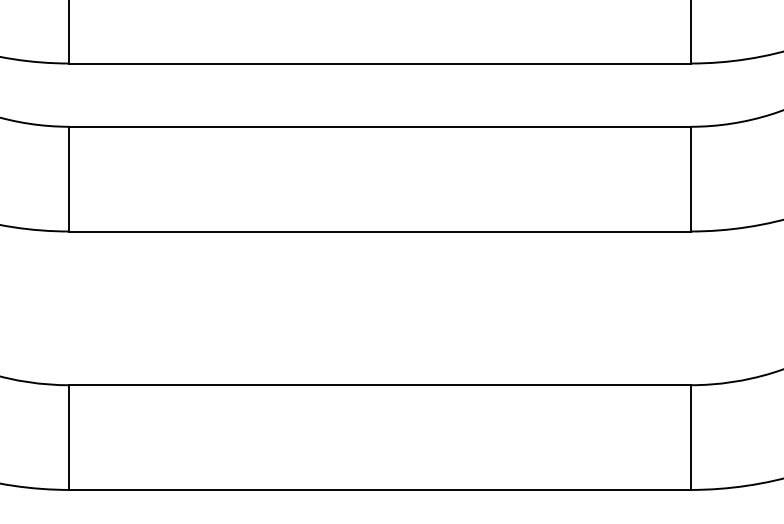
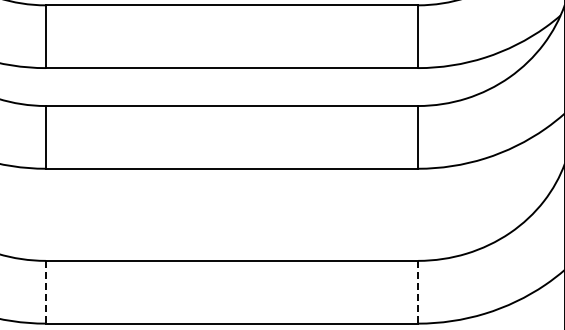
line: (68, 437) -> (45, 292), solid -> dashed
line: (691, 437) -> (418, 292), solid -> dashed

